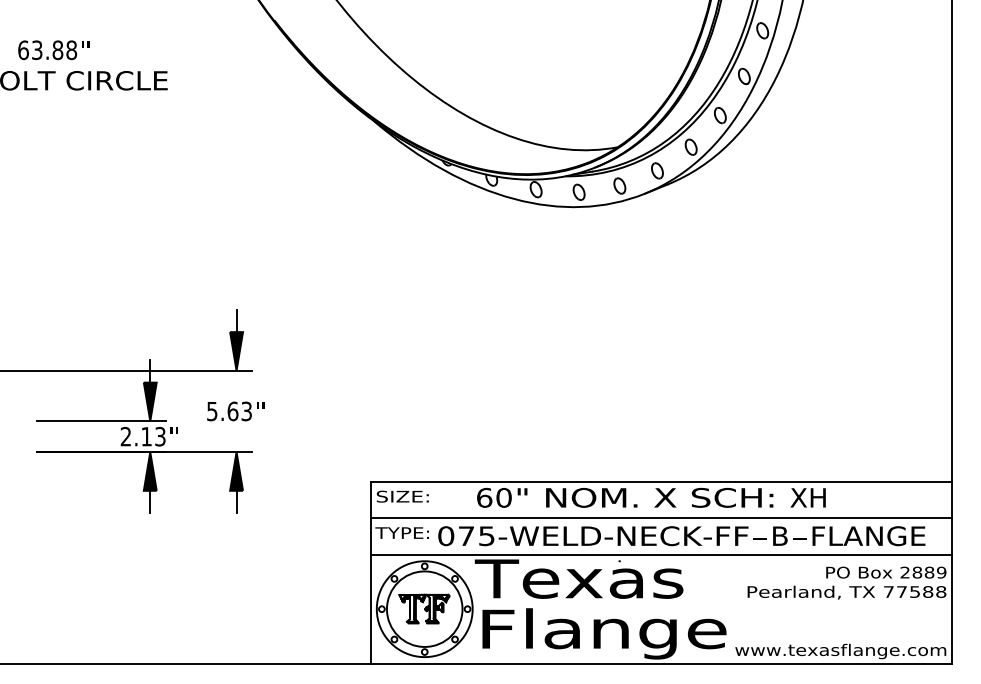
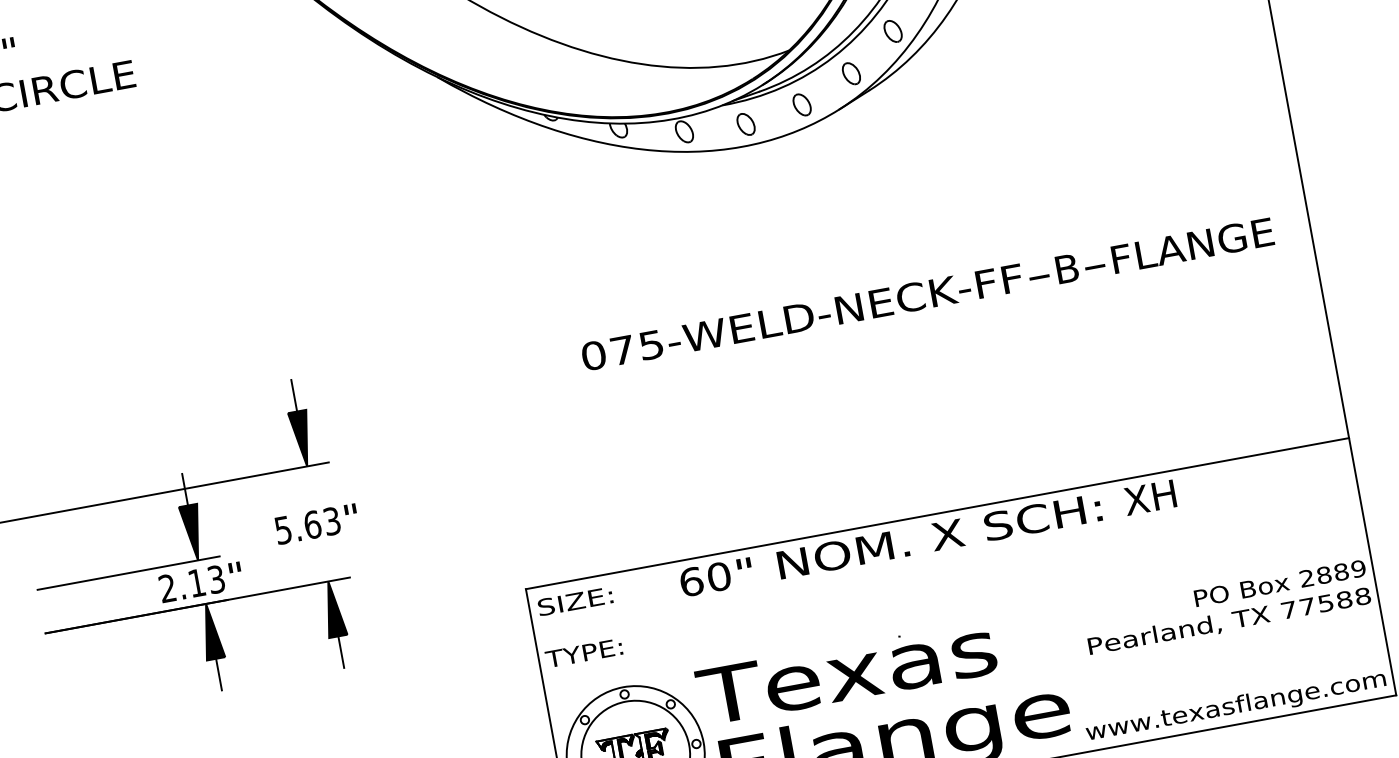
line: (660, 518) -> (946, 565), removed
text: (681, 536) -> (927, 294), moved
line: (660, 554) -> (955, 616), removed

